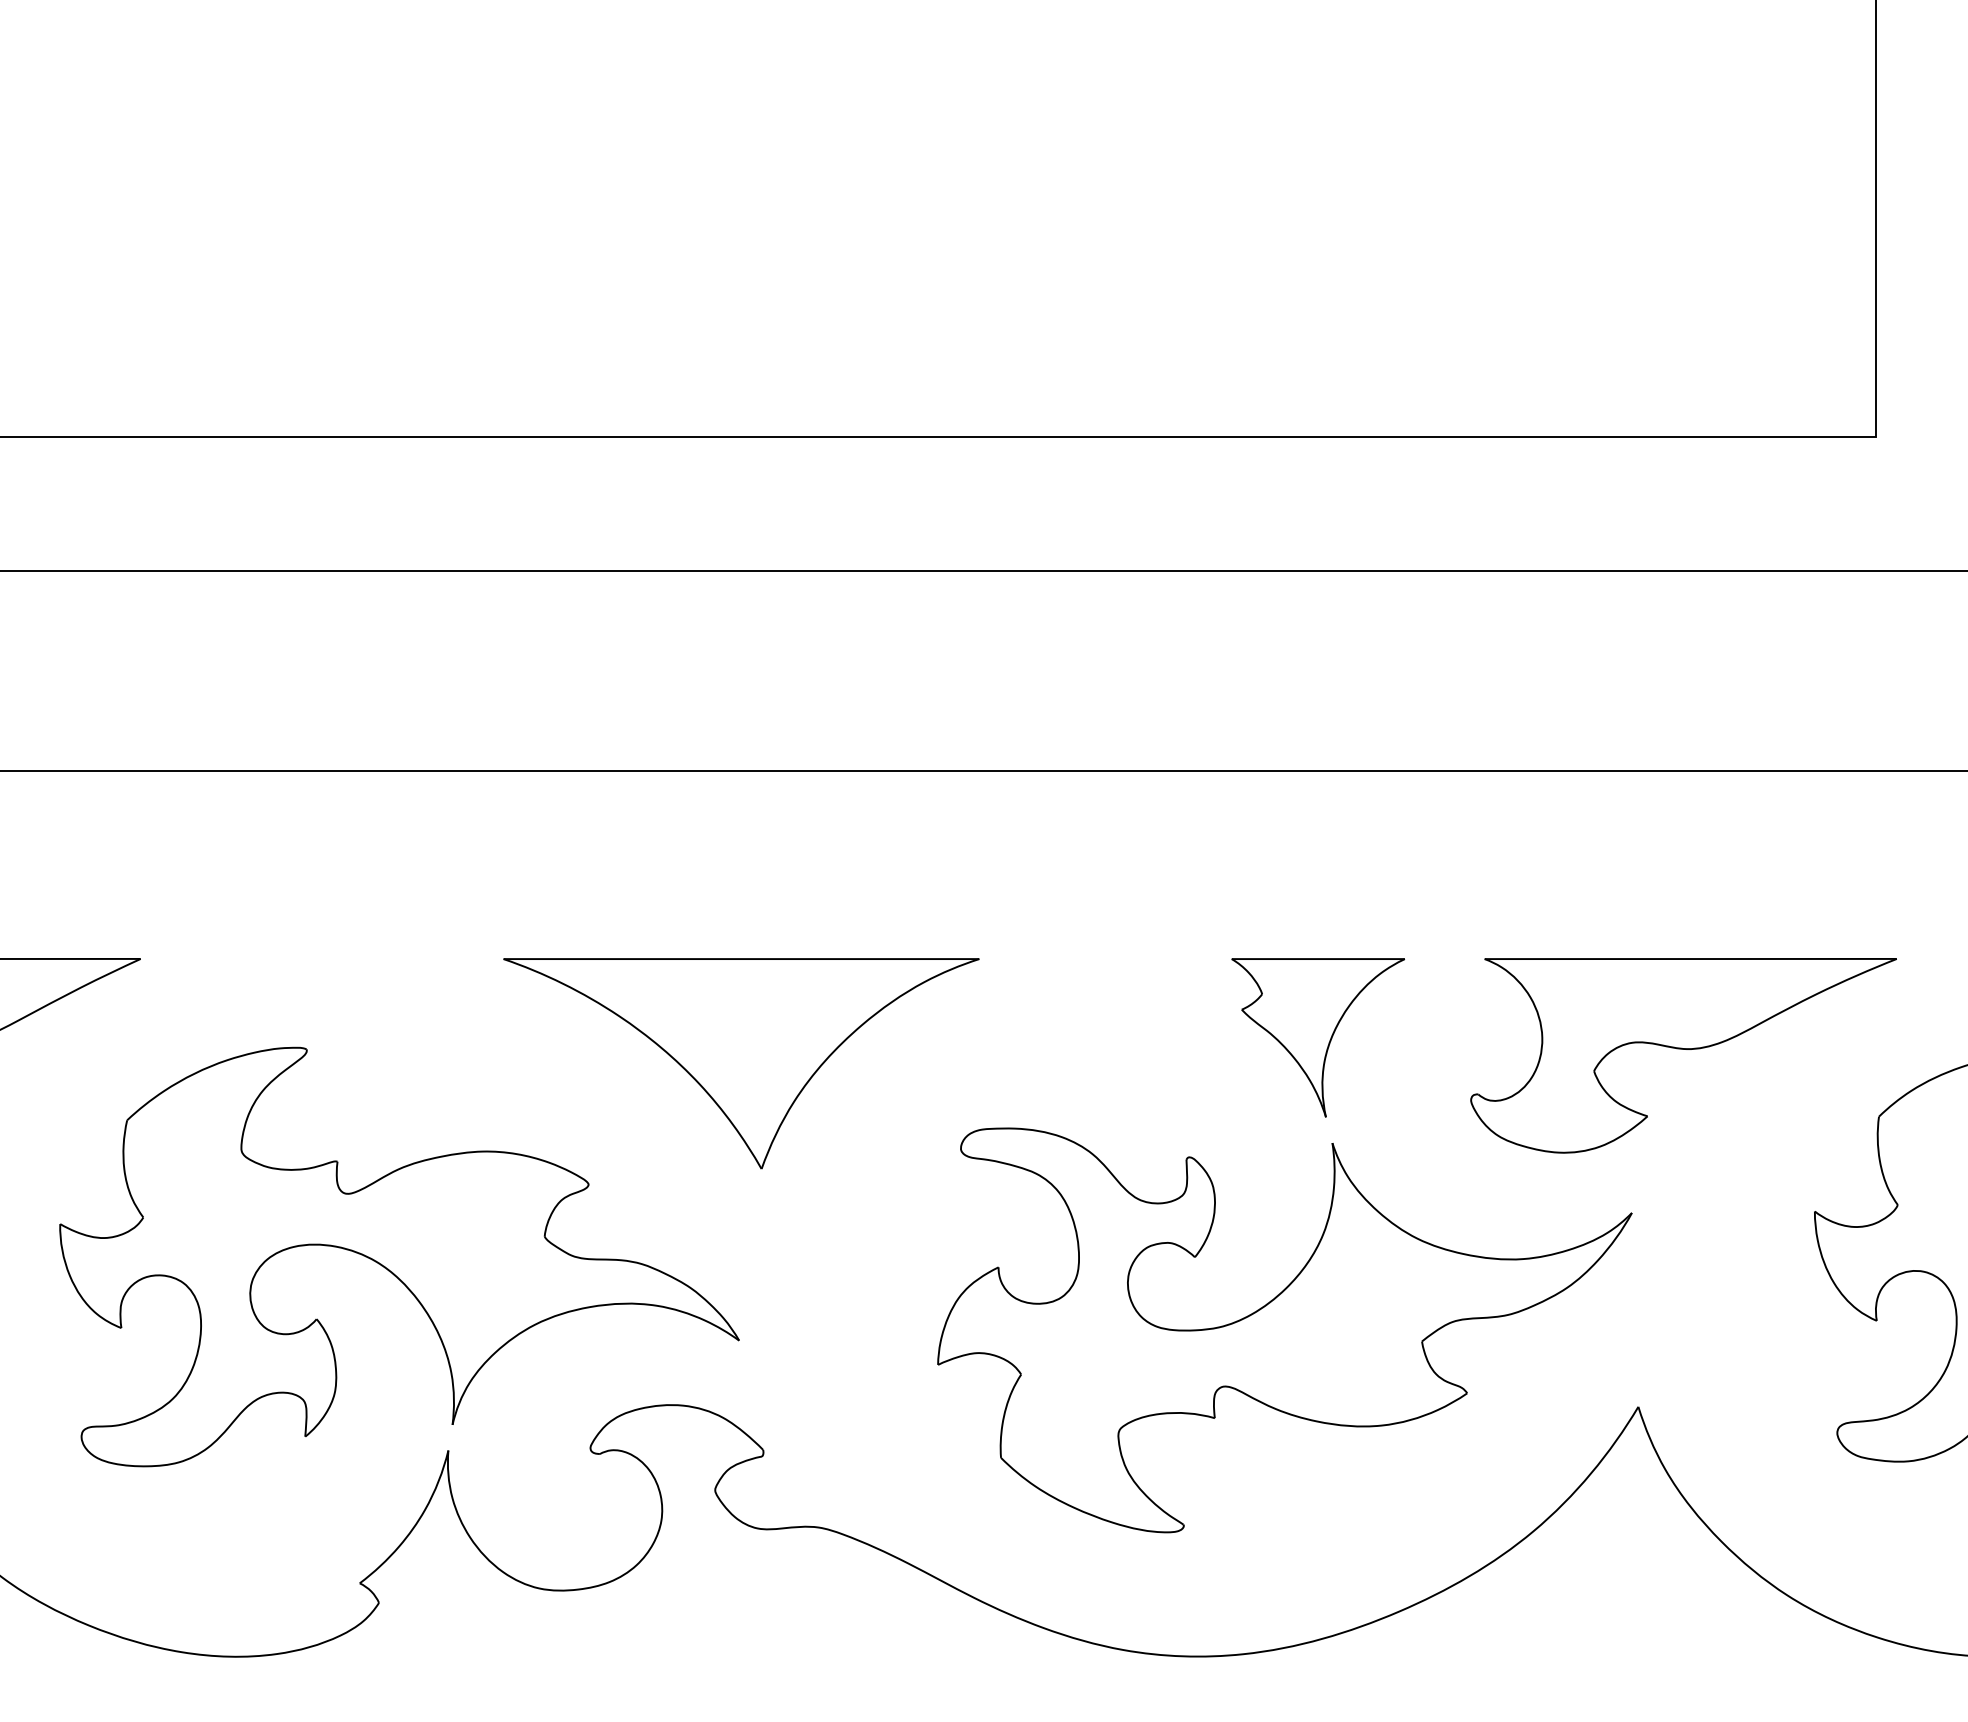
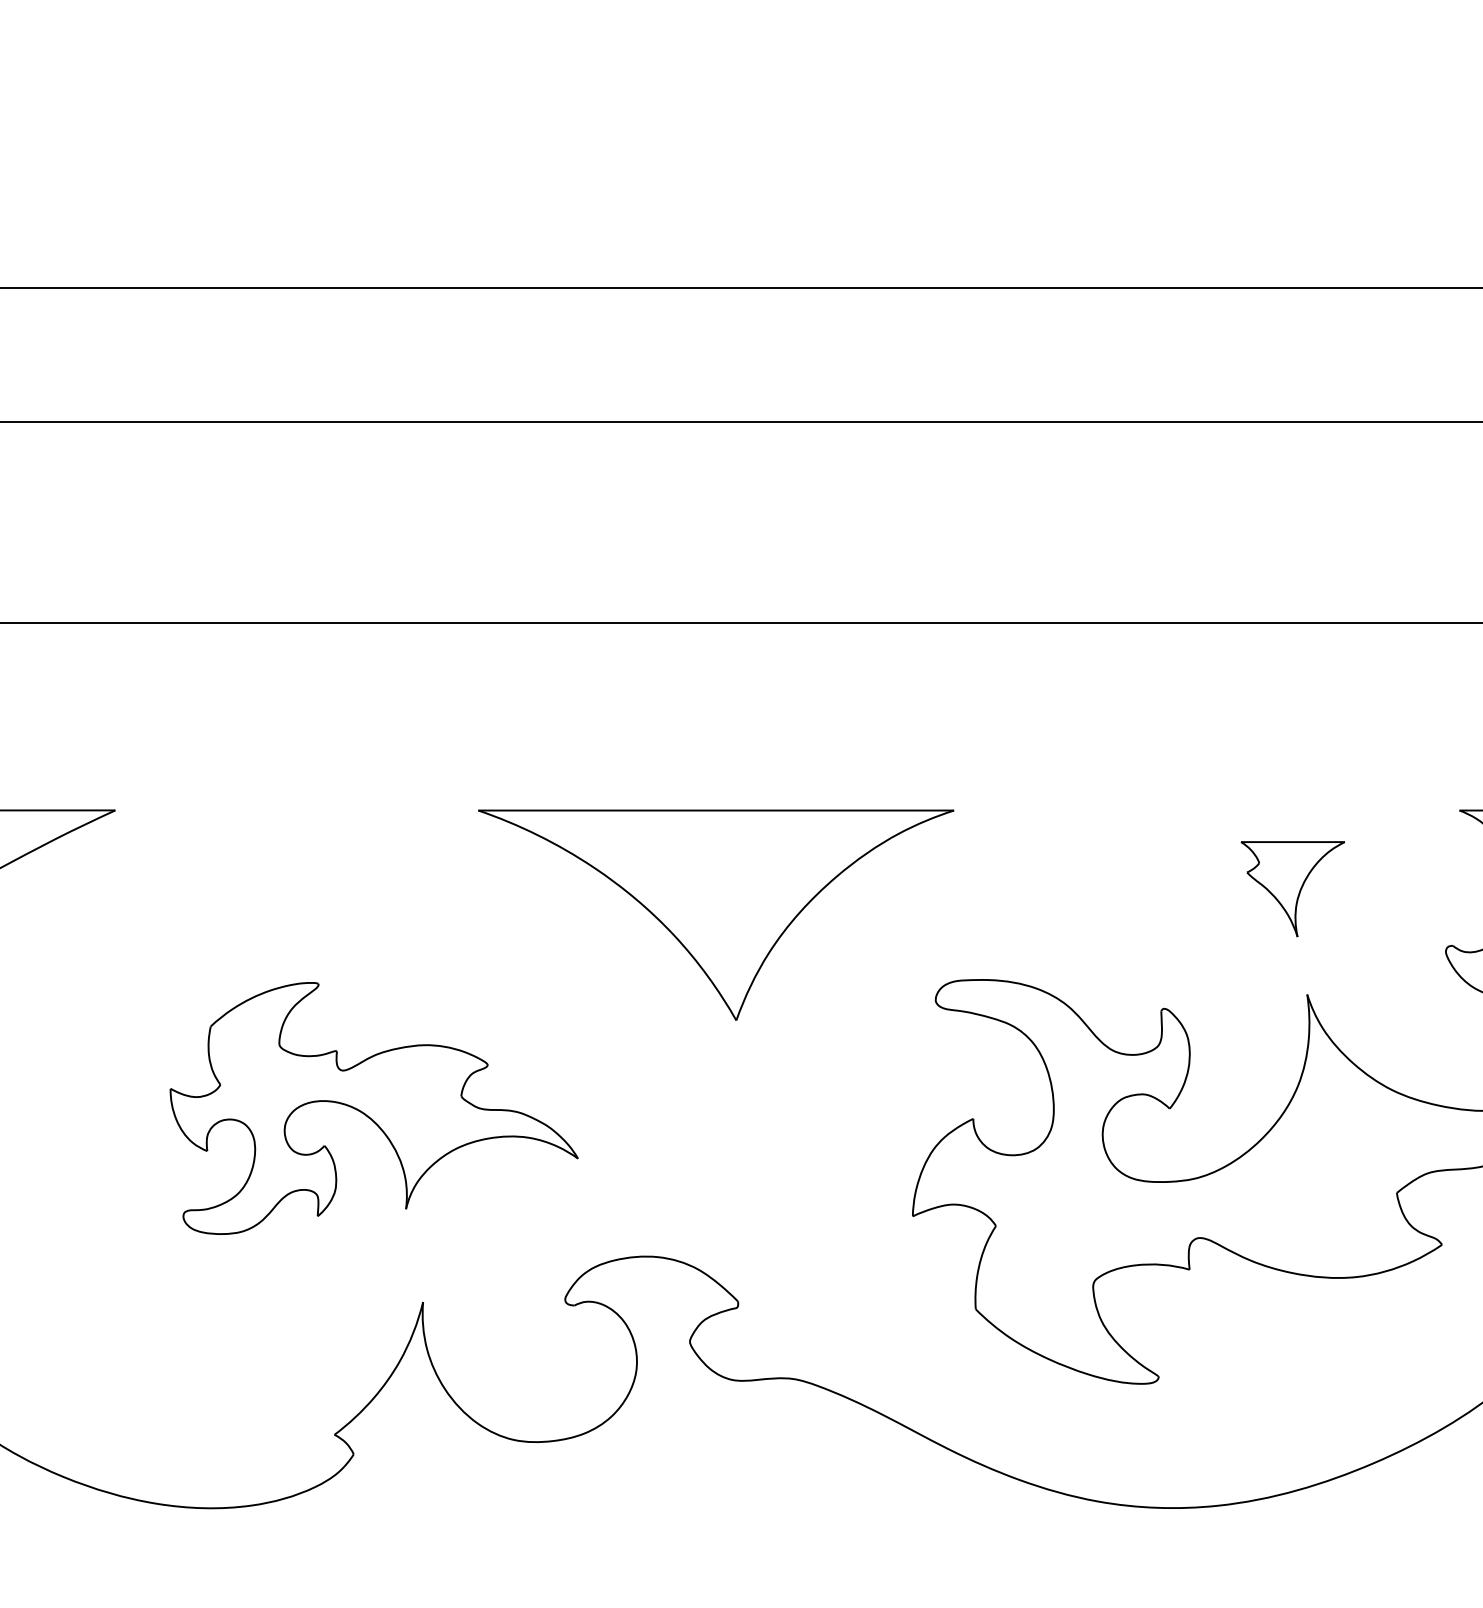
part: (1317, 1037) -> (1292, 888), size x0.6
part: (399, 1256) -> (374, 1107), size x0.6

